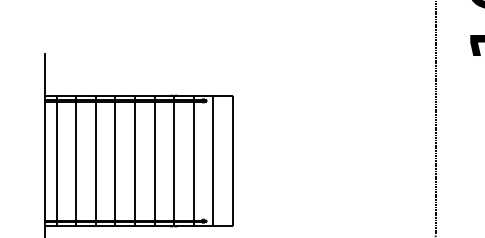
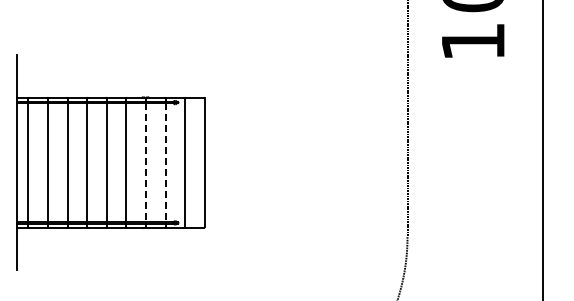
line: (173, 160) -> (145, 162), solid -> dashed
line: (193, 160) -> (165, 162), solid -> dashed

